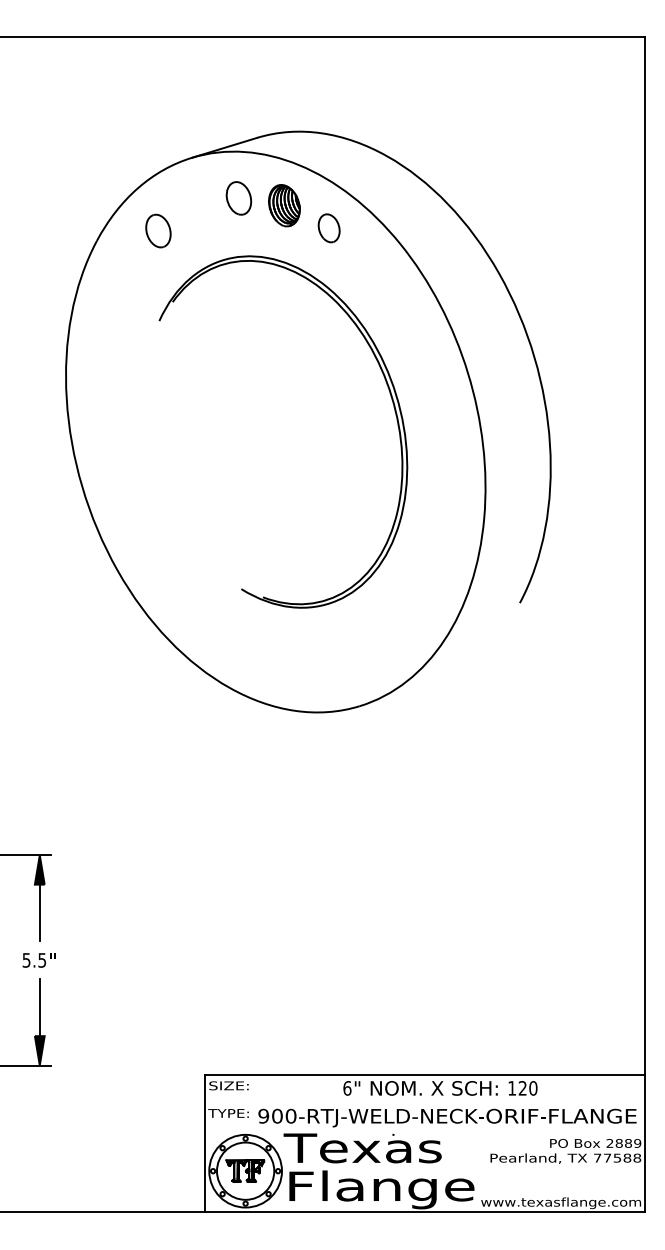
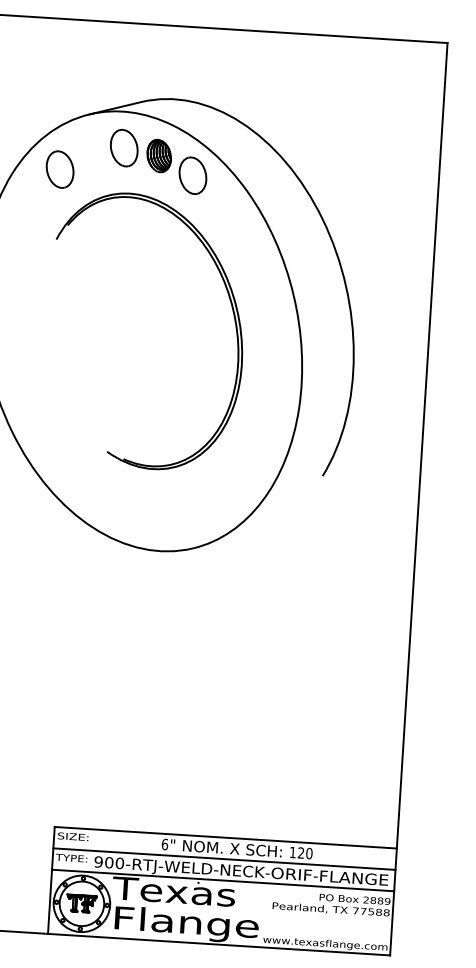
part: (238, 198) -> (123, 148), size x1.43
part: (328, 228) -> (192, 175), size x1.67
part: (158, 230) -> (60, 169), size x1.43
line: (424, 1102) -> (224, 859), added
line: (424, 1129) -> (222, 880), added

